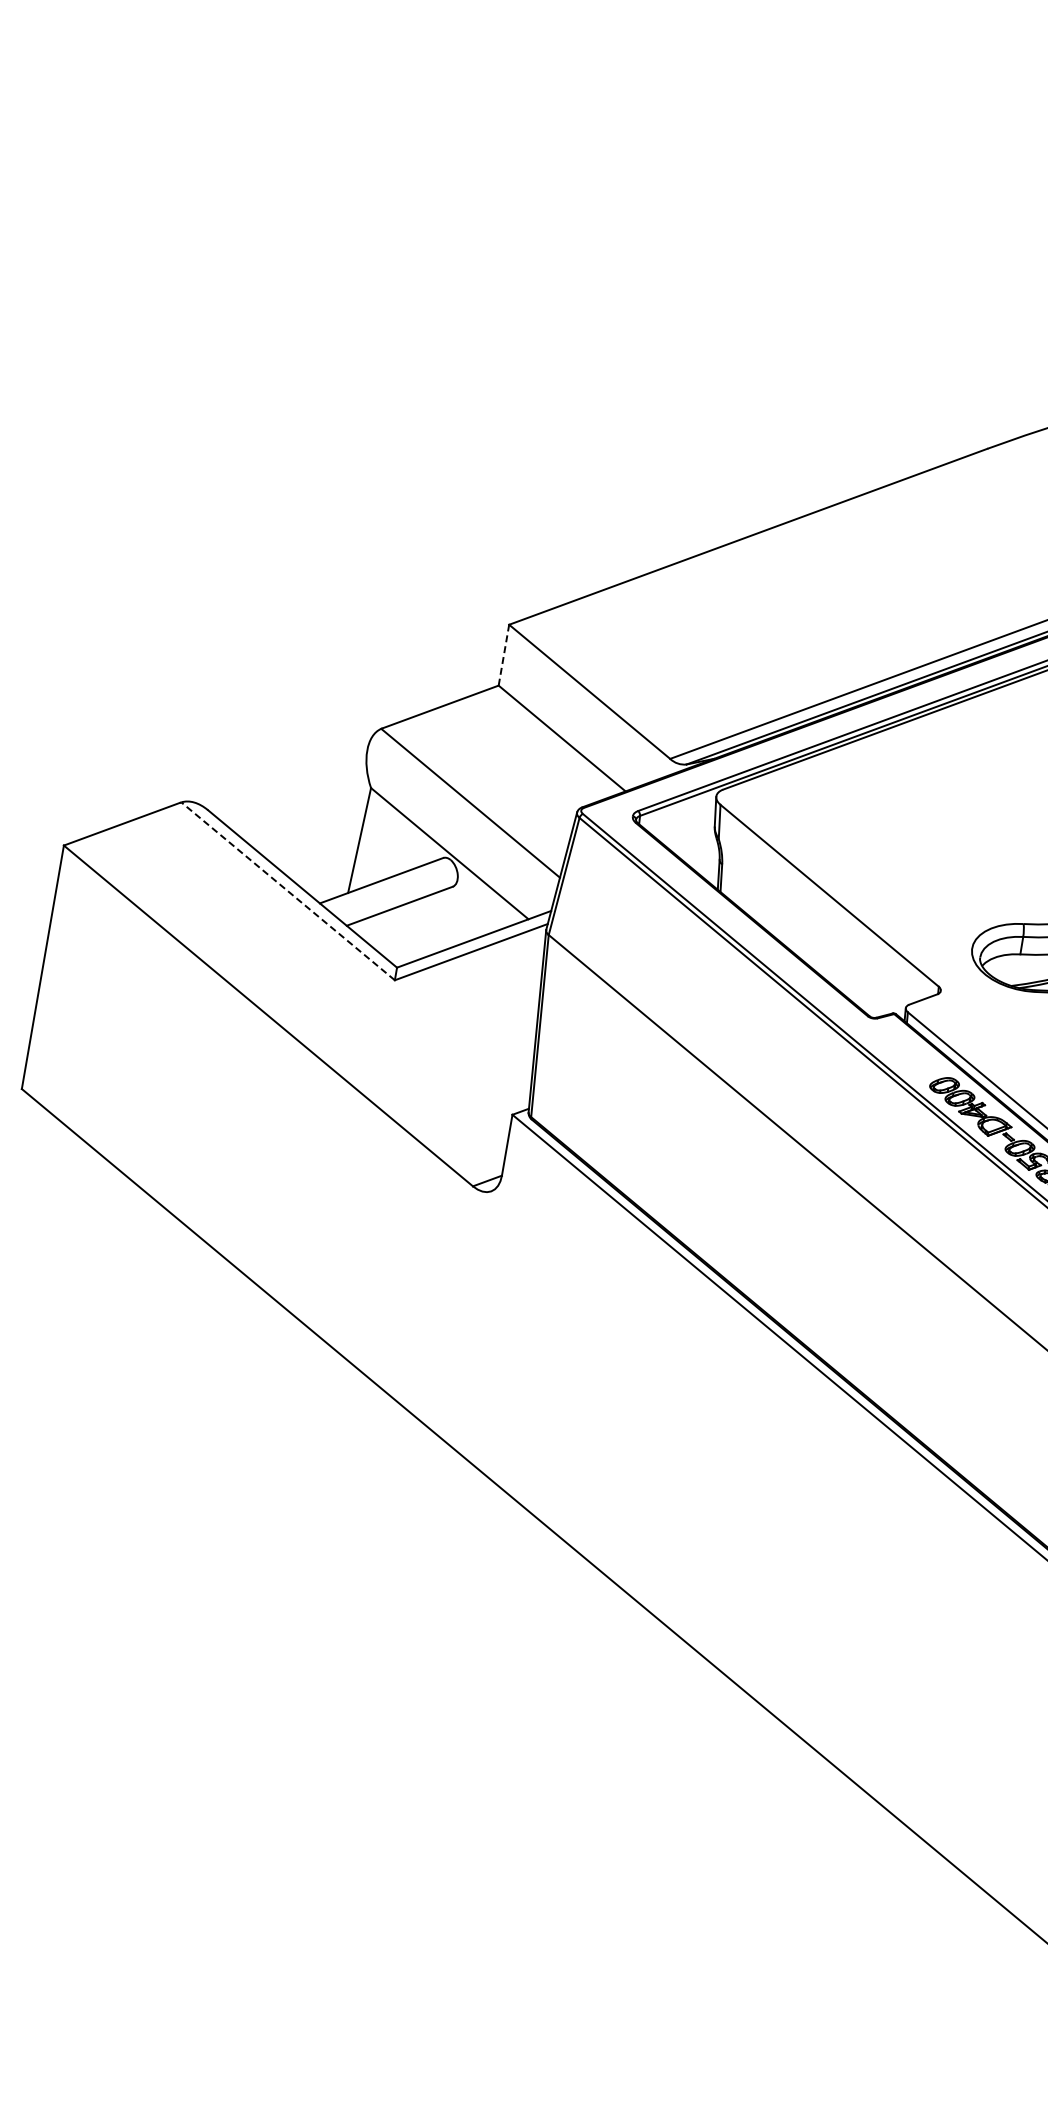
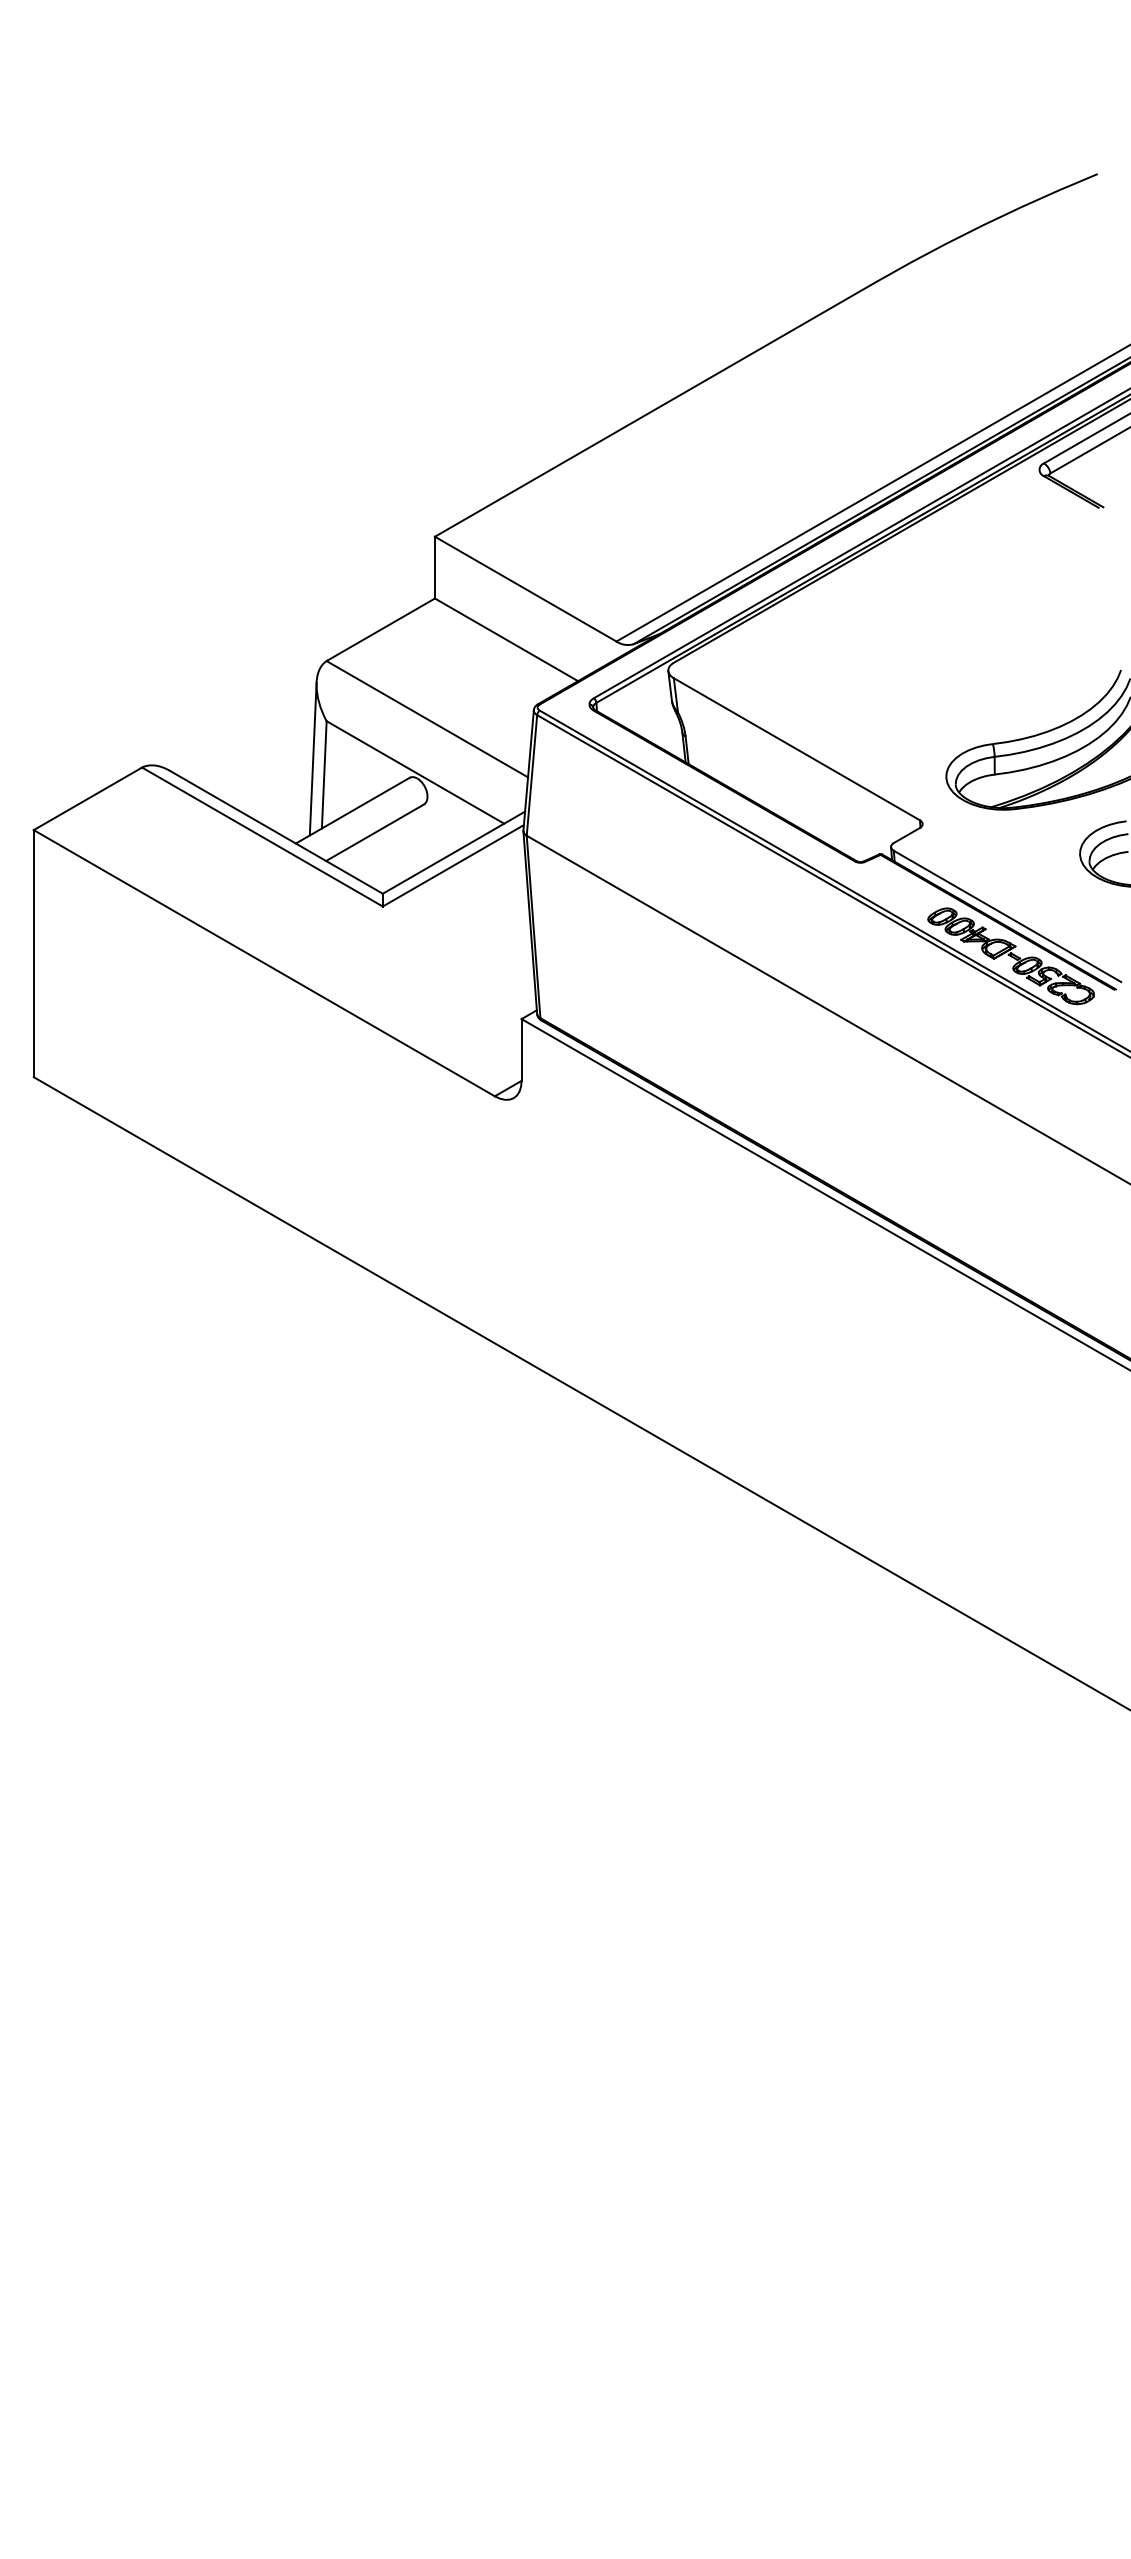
line: (503, 654) -> (434, 567), dashed -> solid
line: (350, 822) -> (312, 758), added
line: (288, 891) -> (262, 837), dashed -> solid

